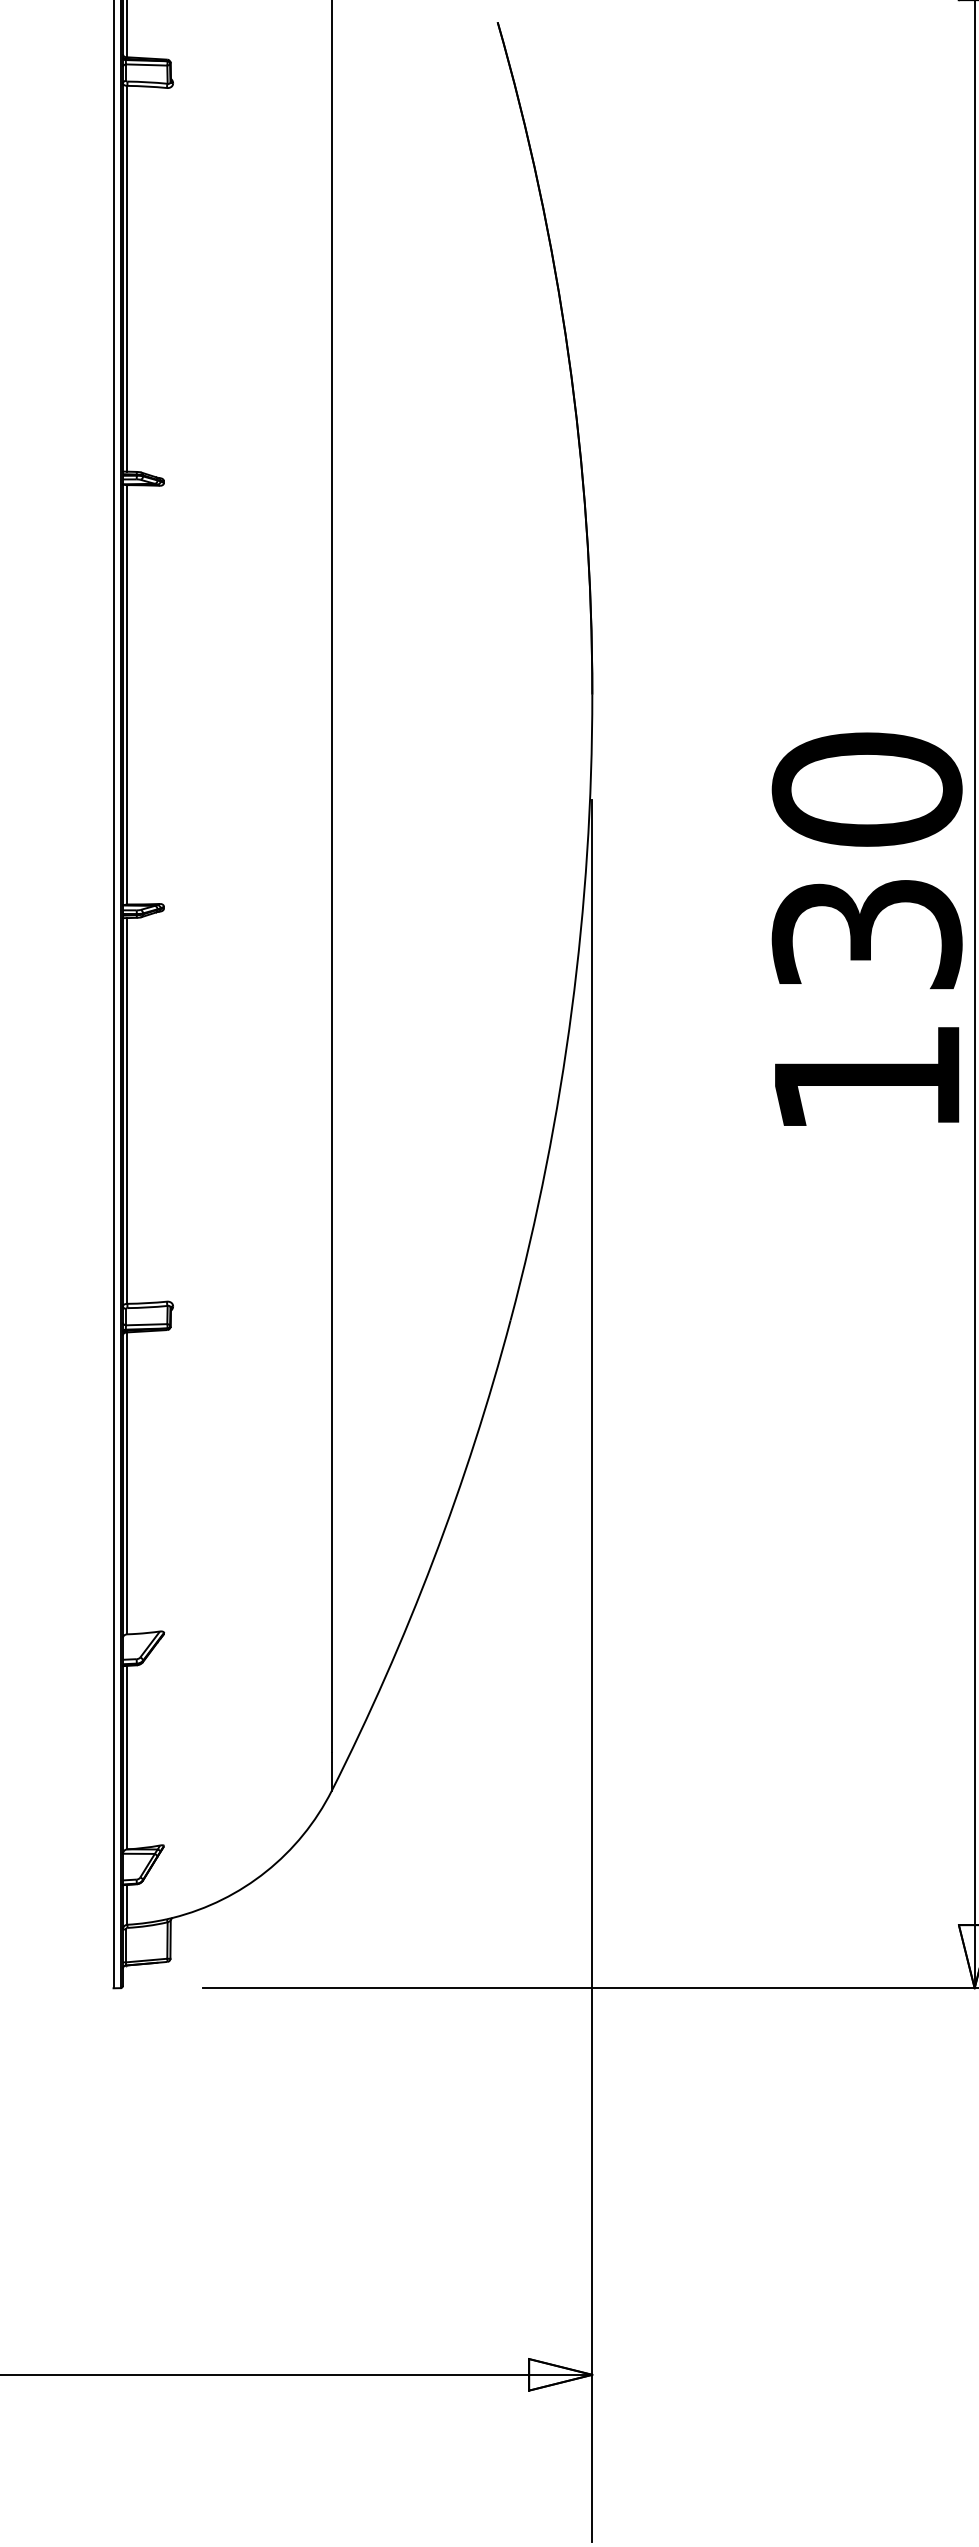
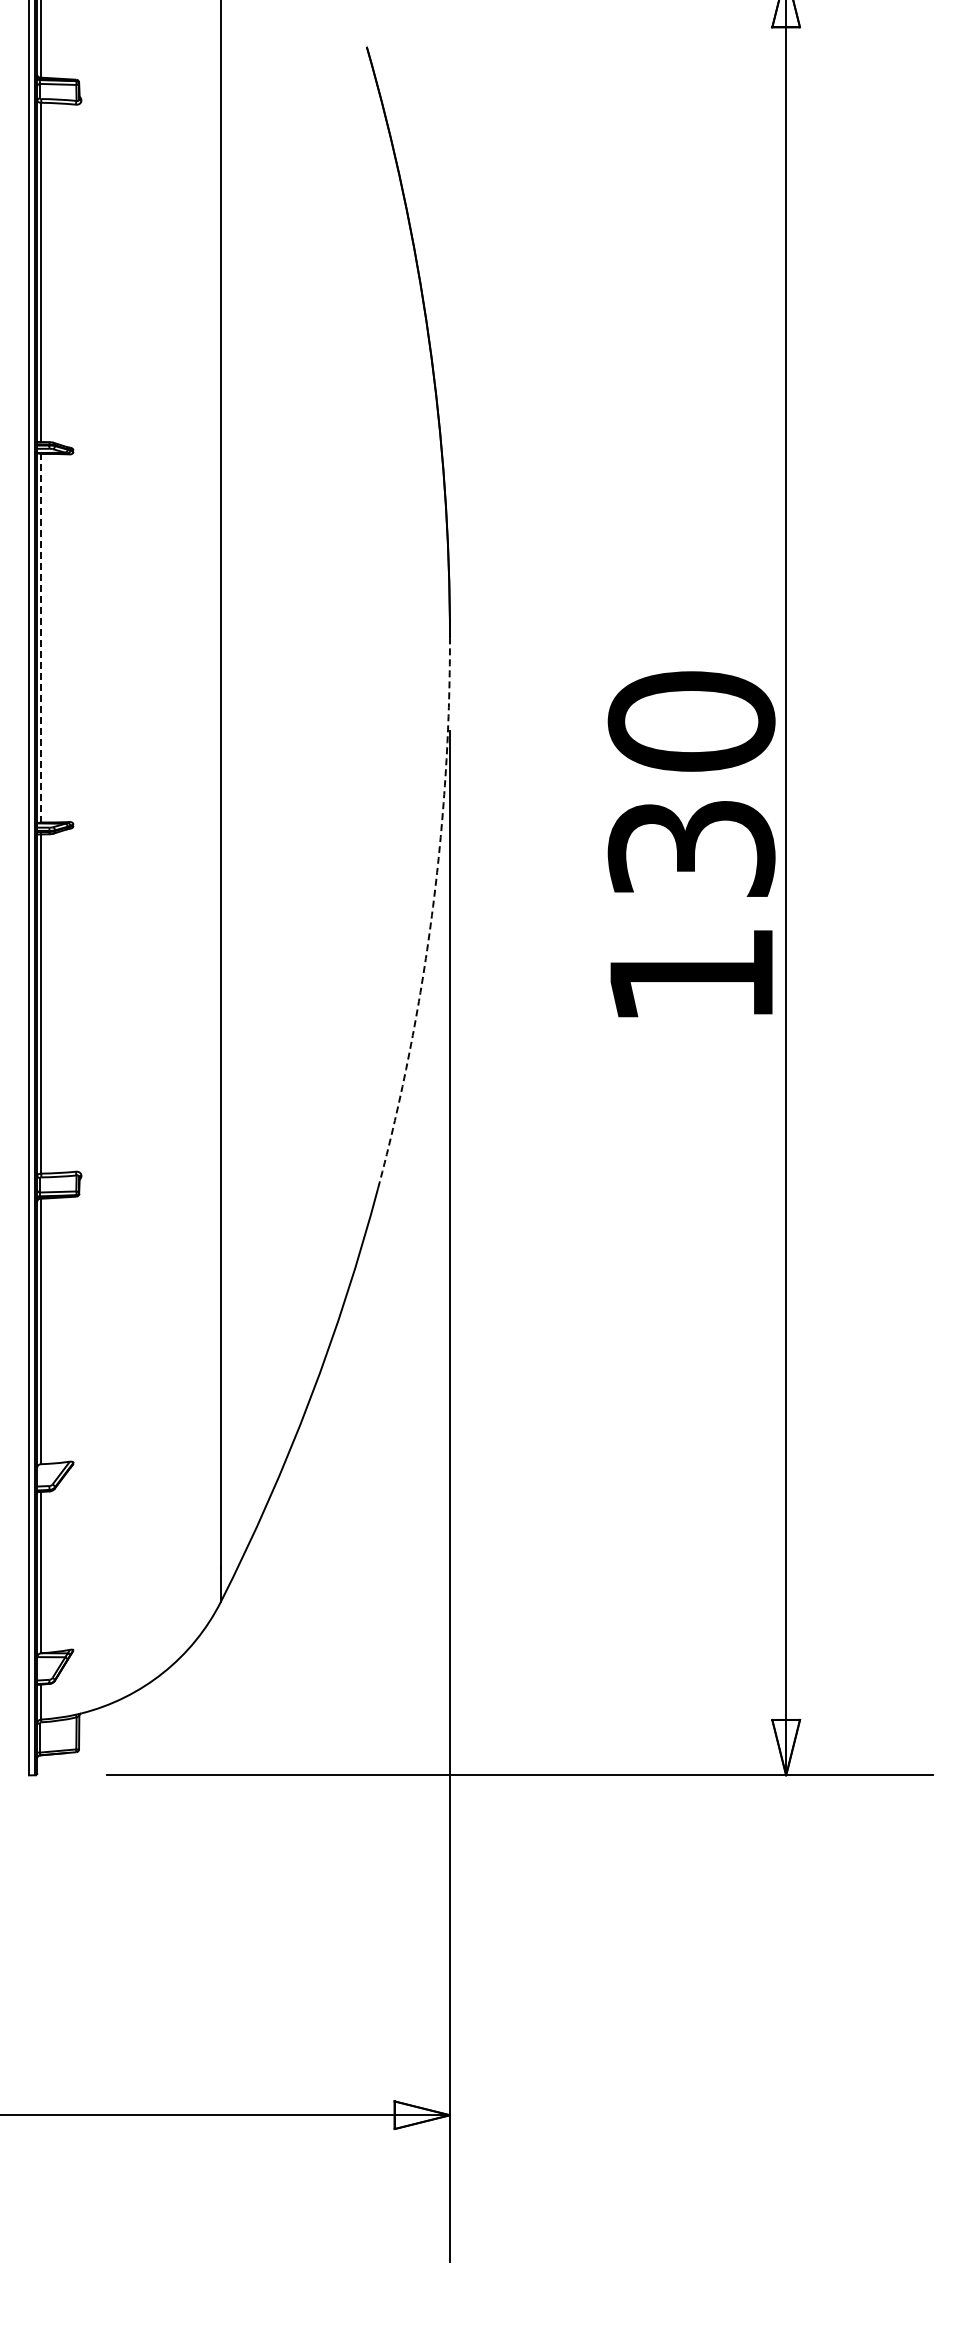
line: (127, 694) -> (41, 637), solid -> dashed
arc: (571, 1010) -> (431, 915), solid -> dashed

